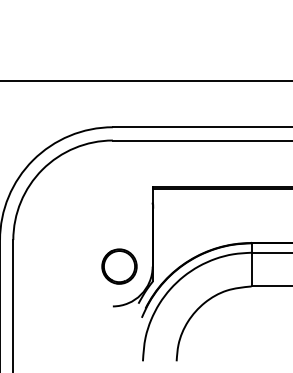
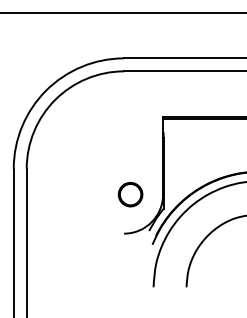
part: (119, 266) -> (130, 194), size x0.7

